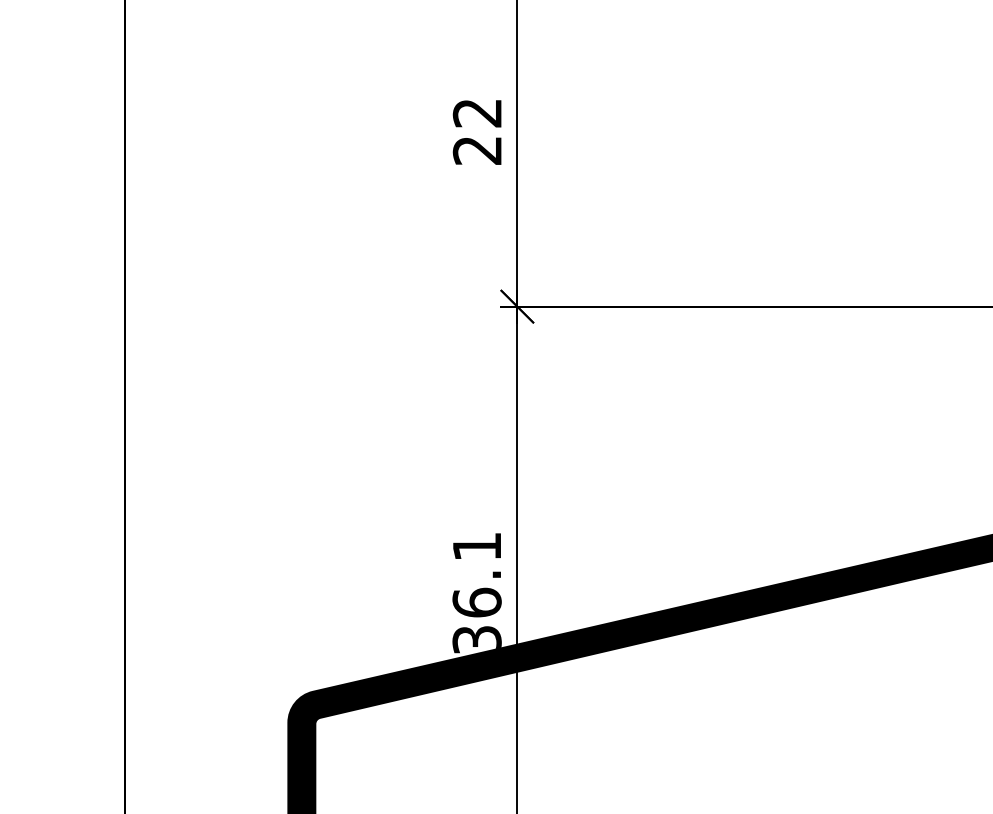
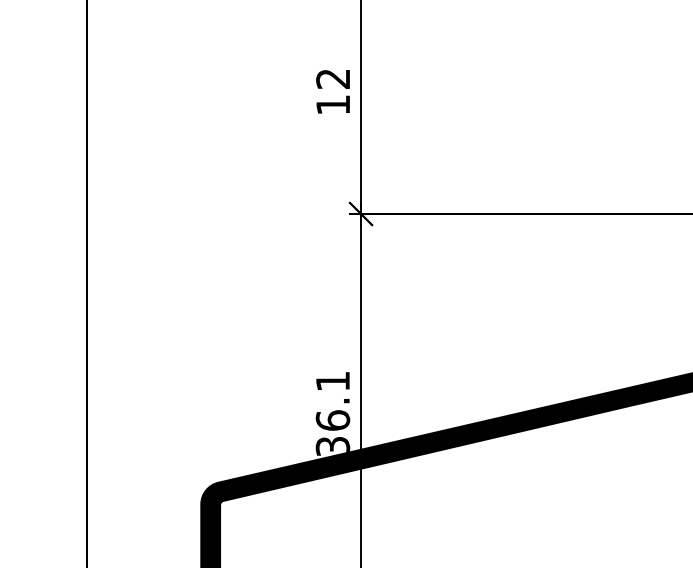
text: (476, 151) -> (332, 105), 22 -> 12

